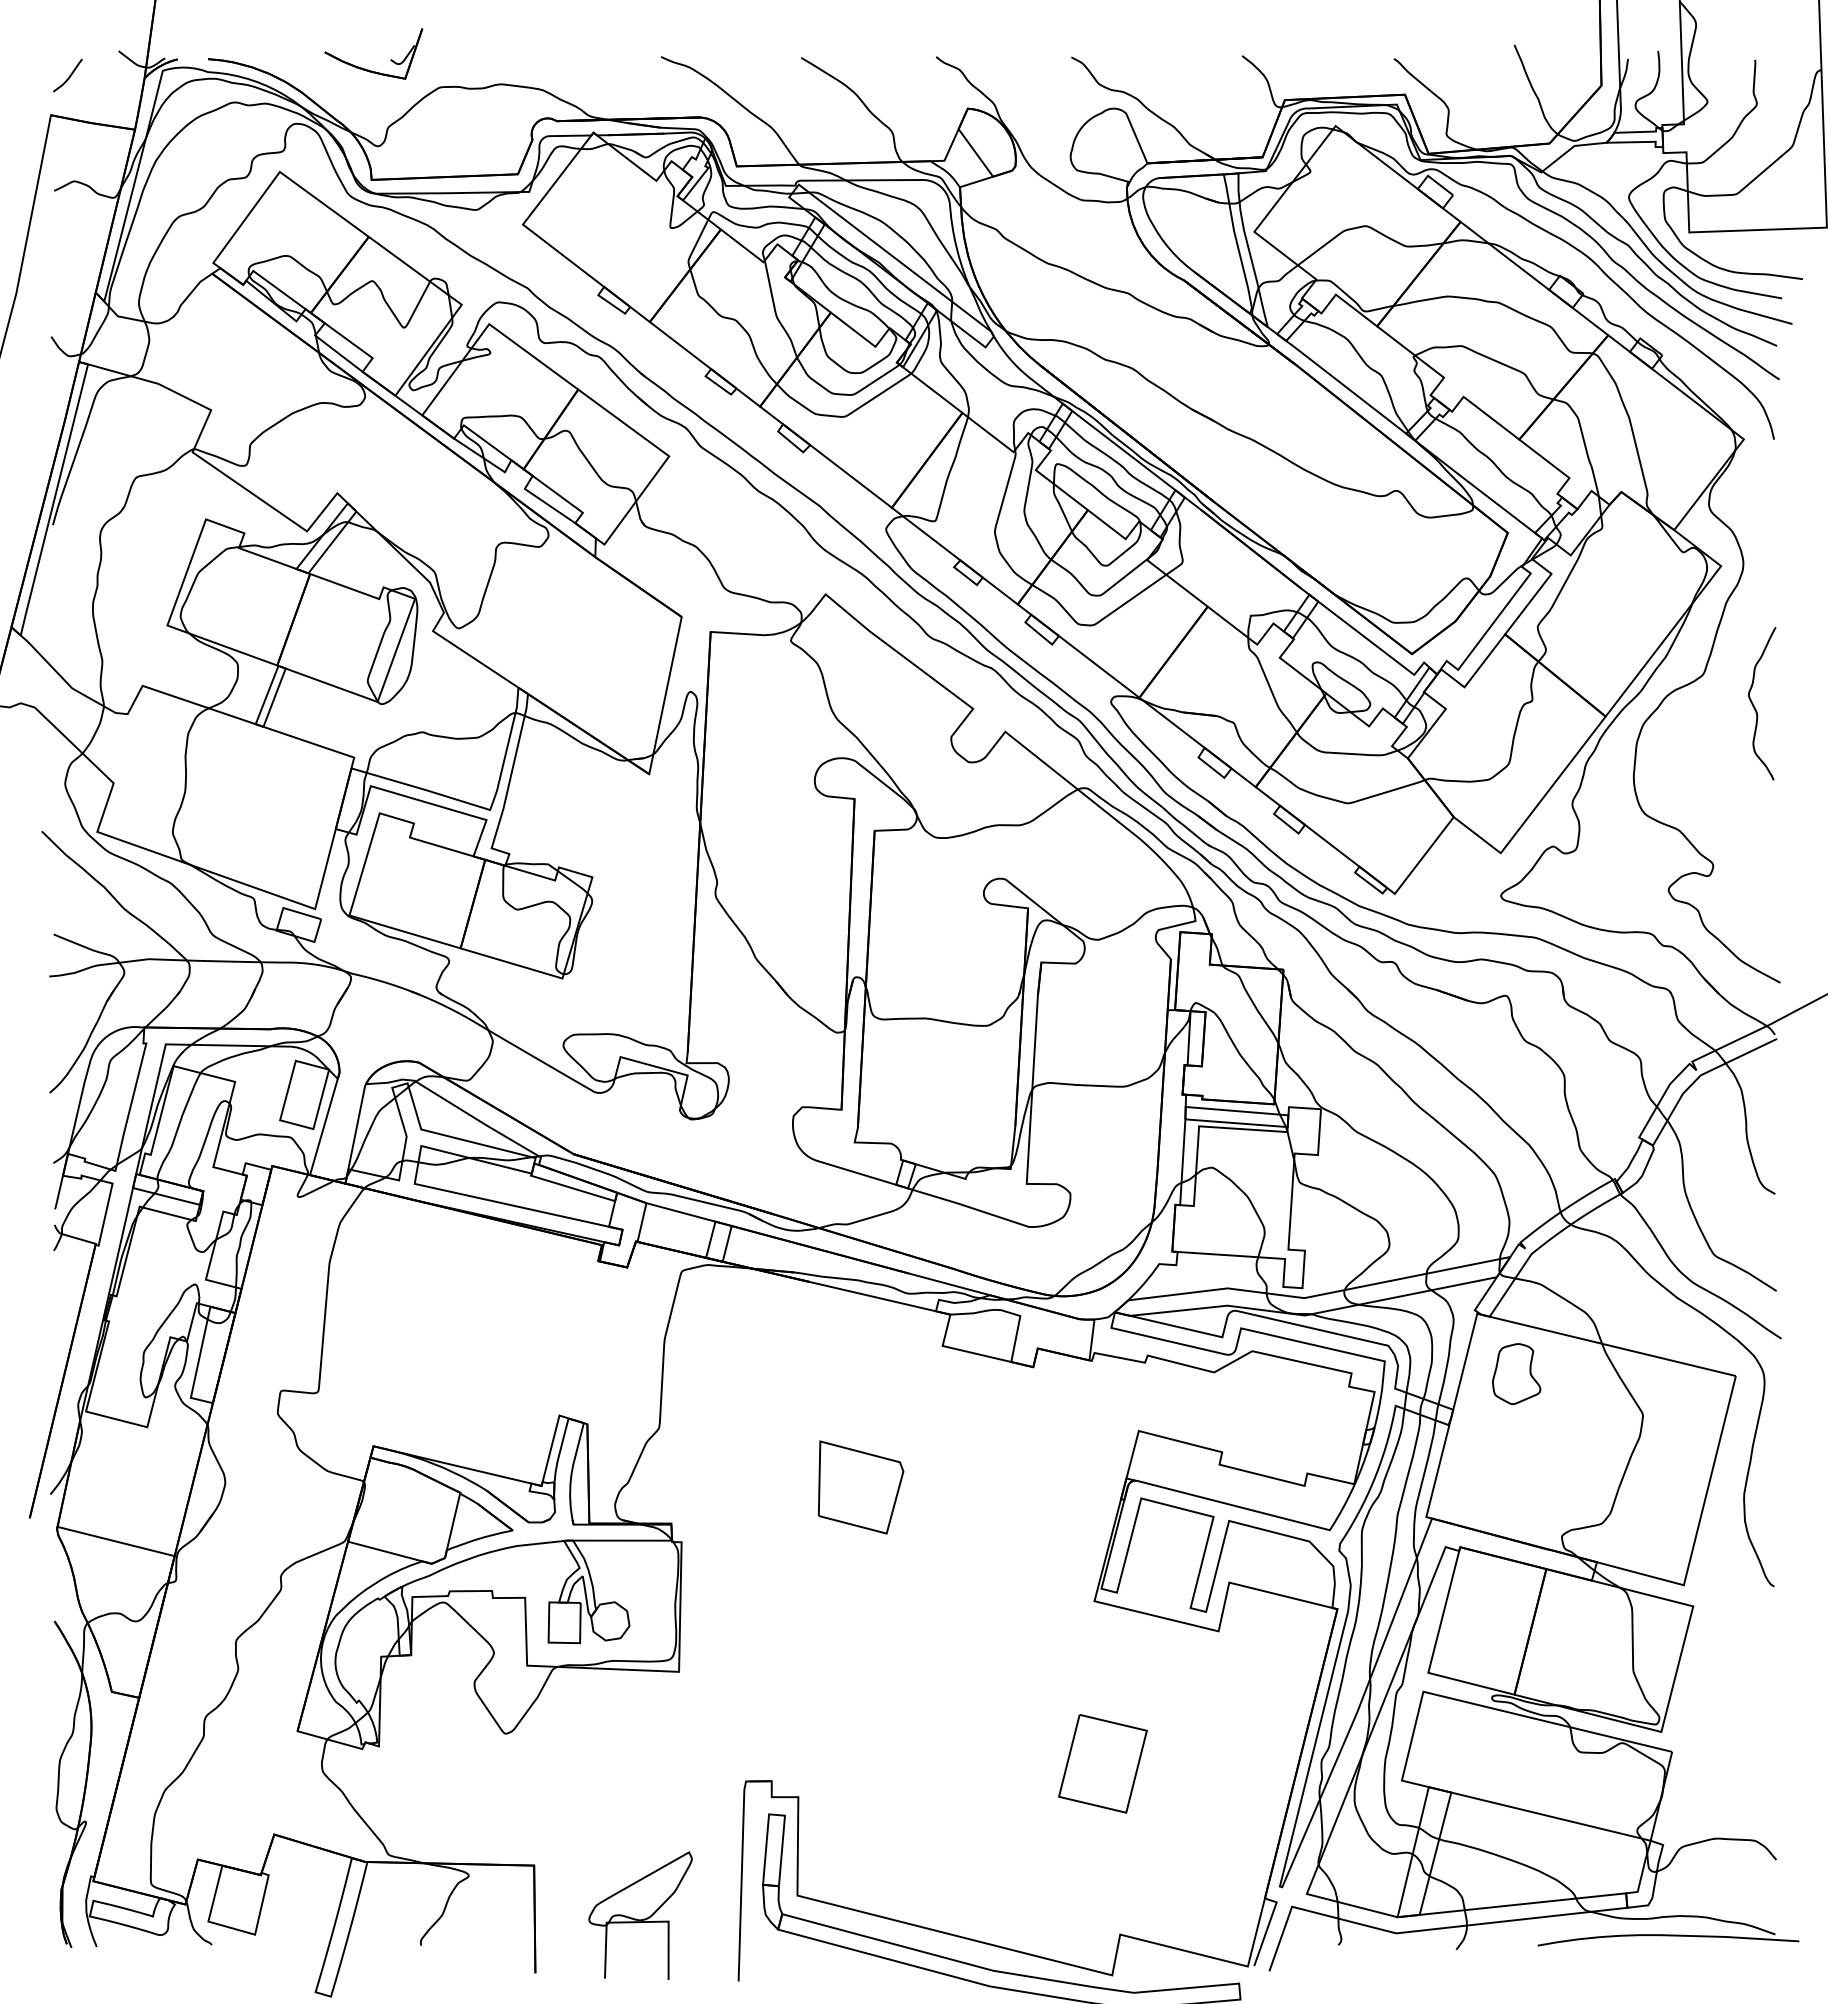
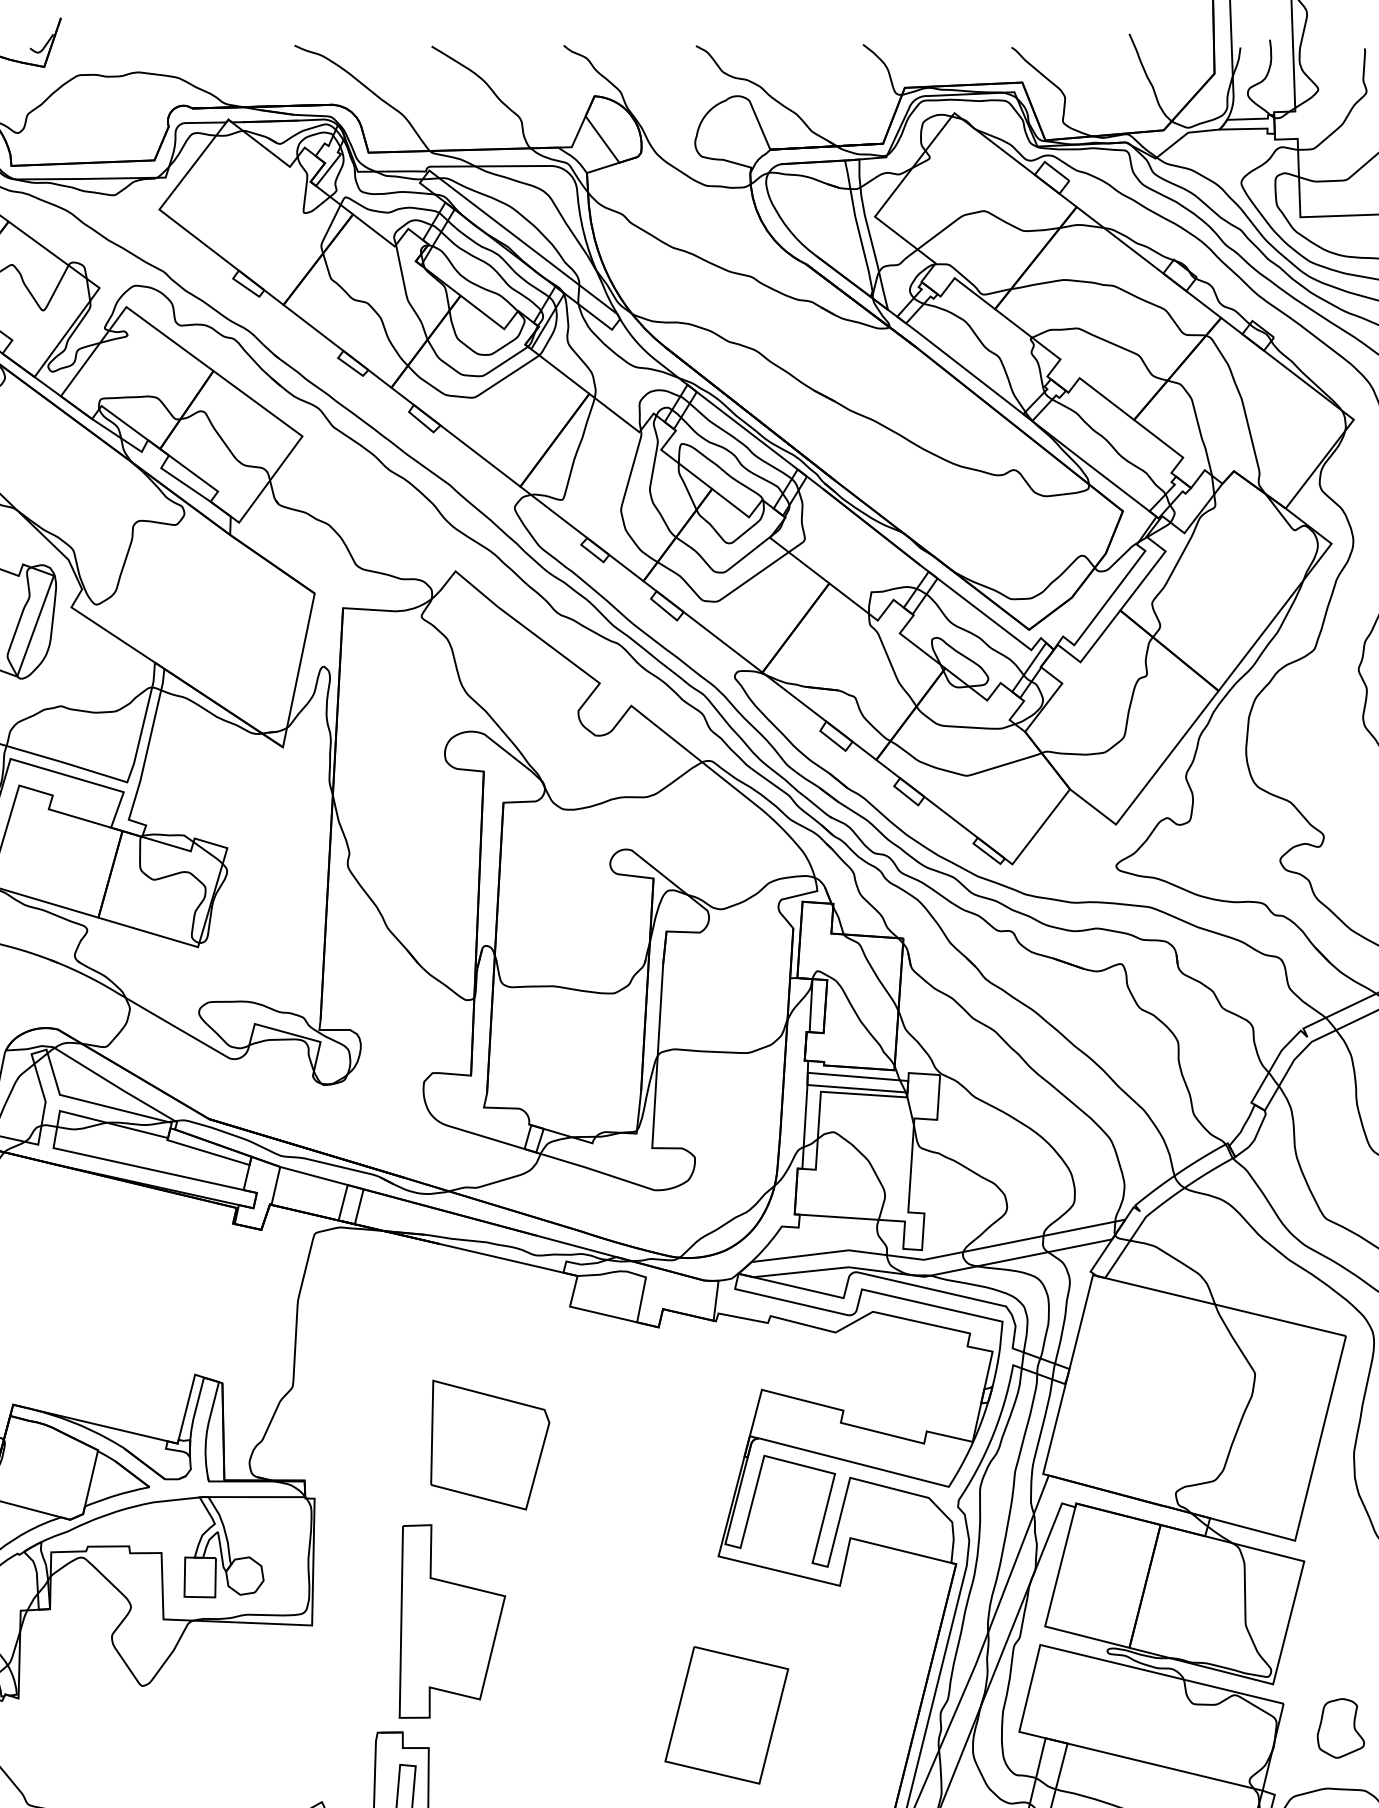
part: (1516, 1373) -> (1340, 1727), moved
part: (860, 1487) -> (489, 1445), size x1.43
part: (822, 1667) -> (452, 1621), added
part: (1102, 1763) -> (726, 1715), size x1.43

